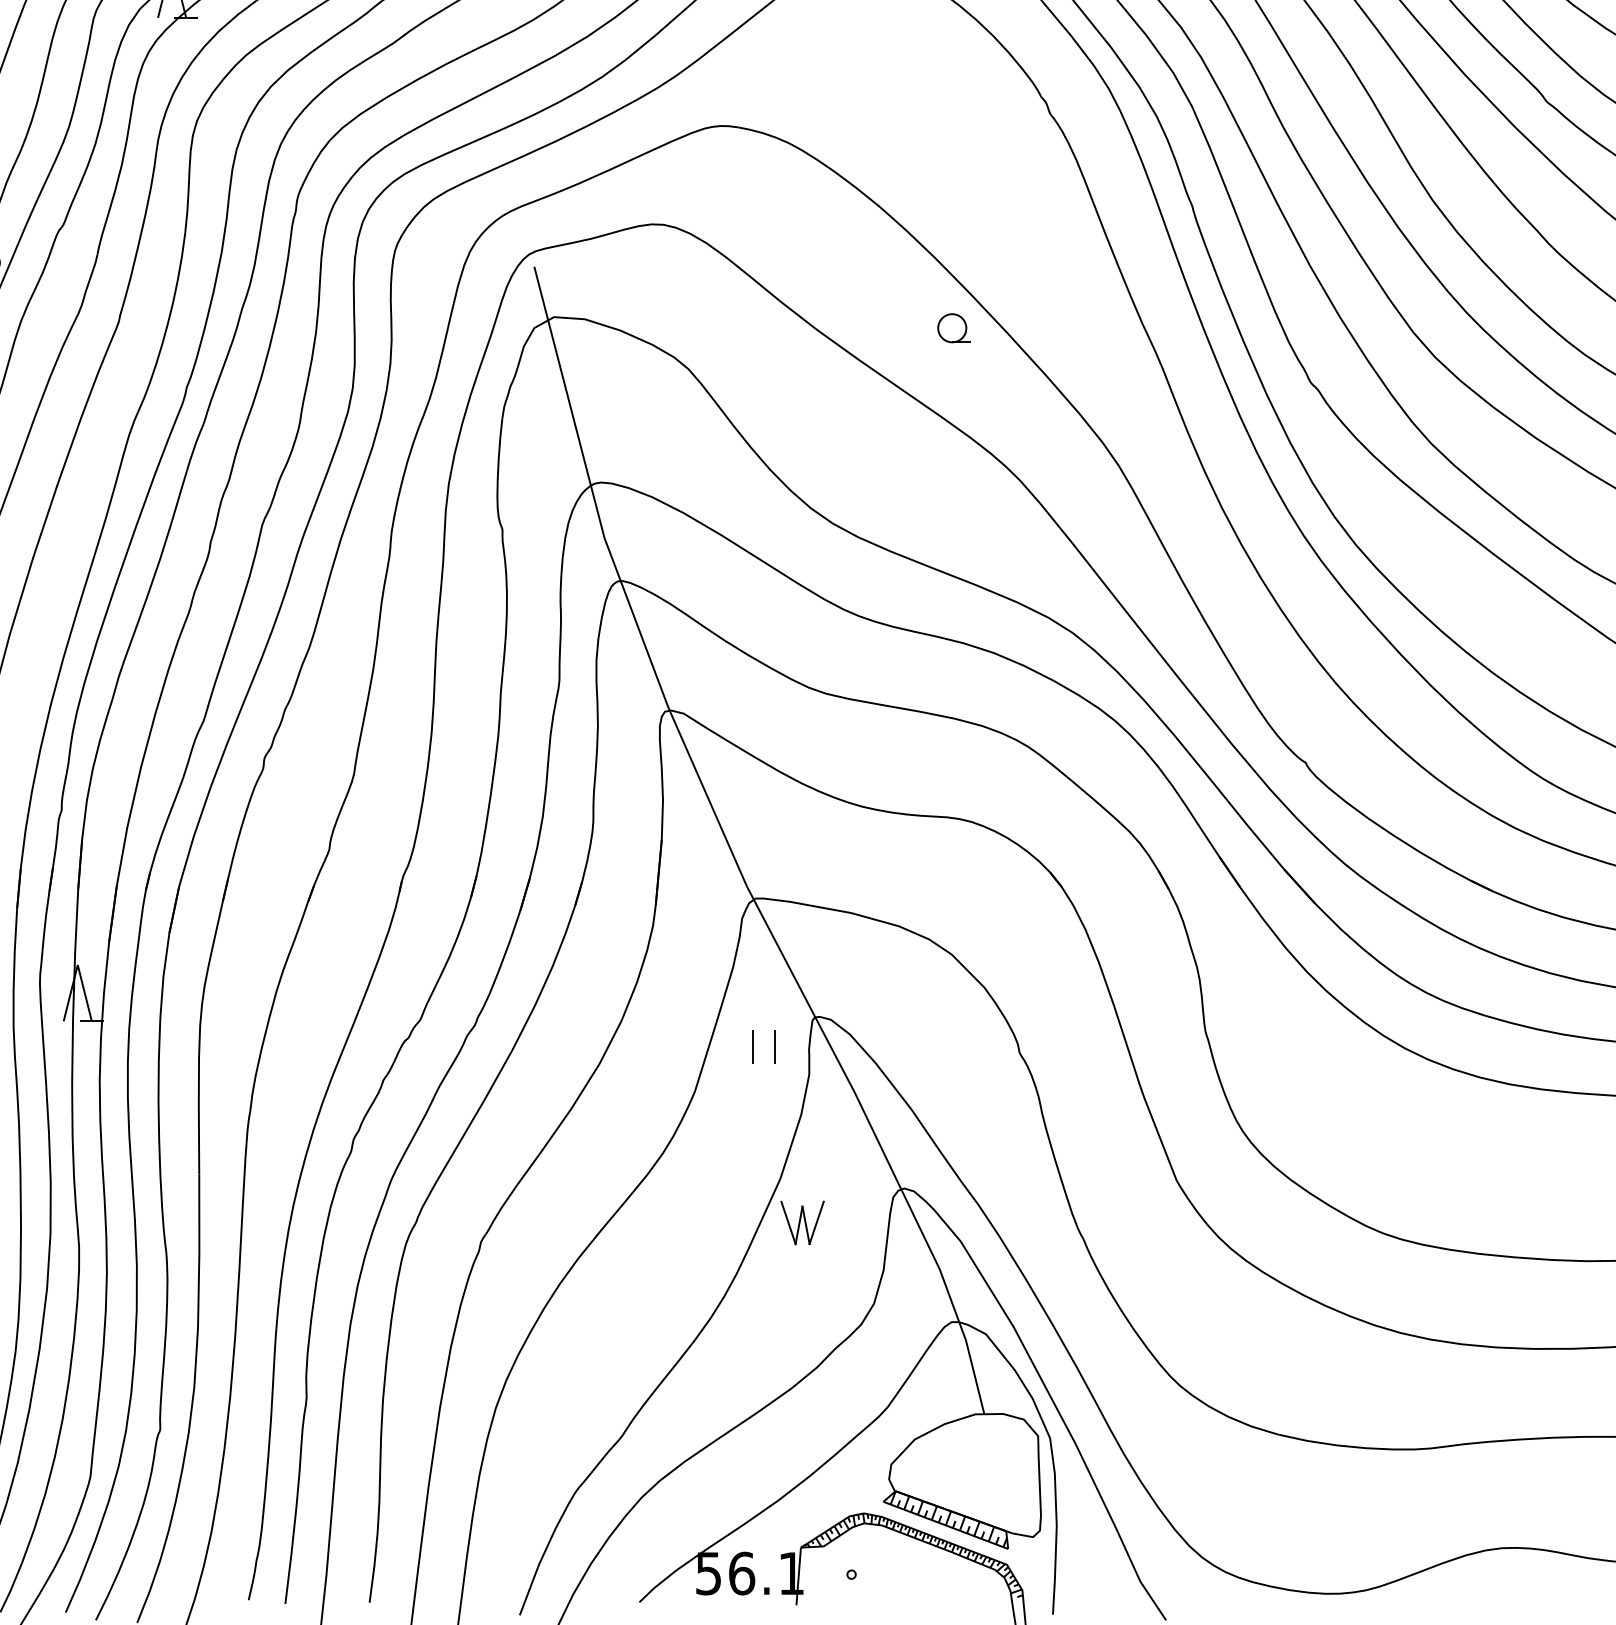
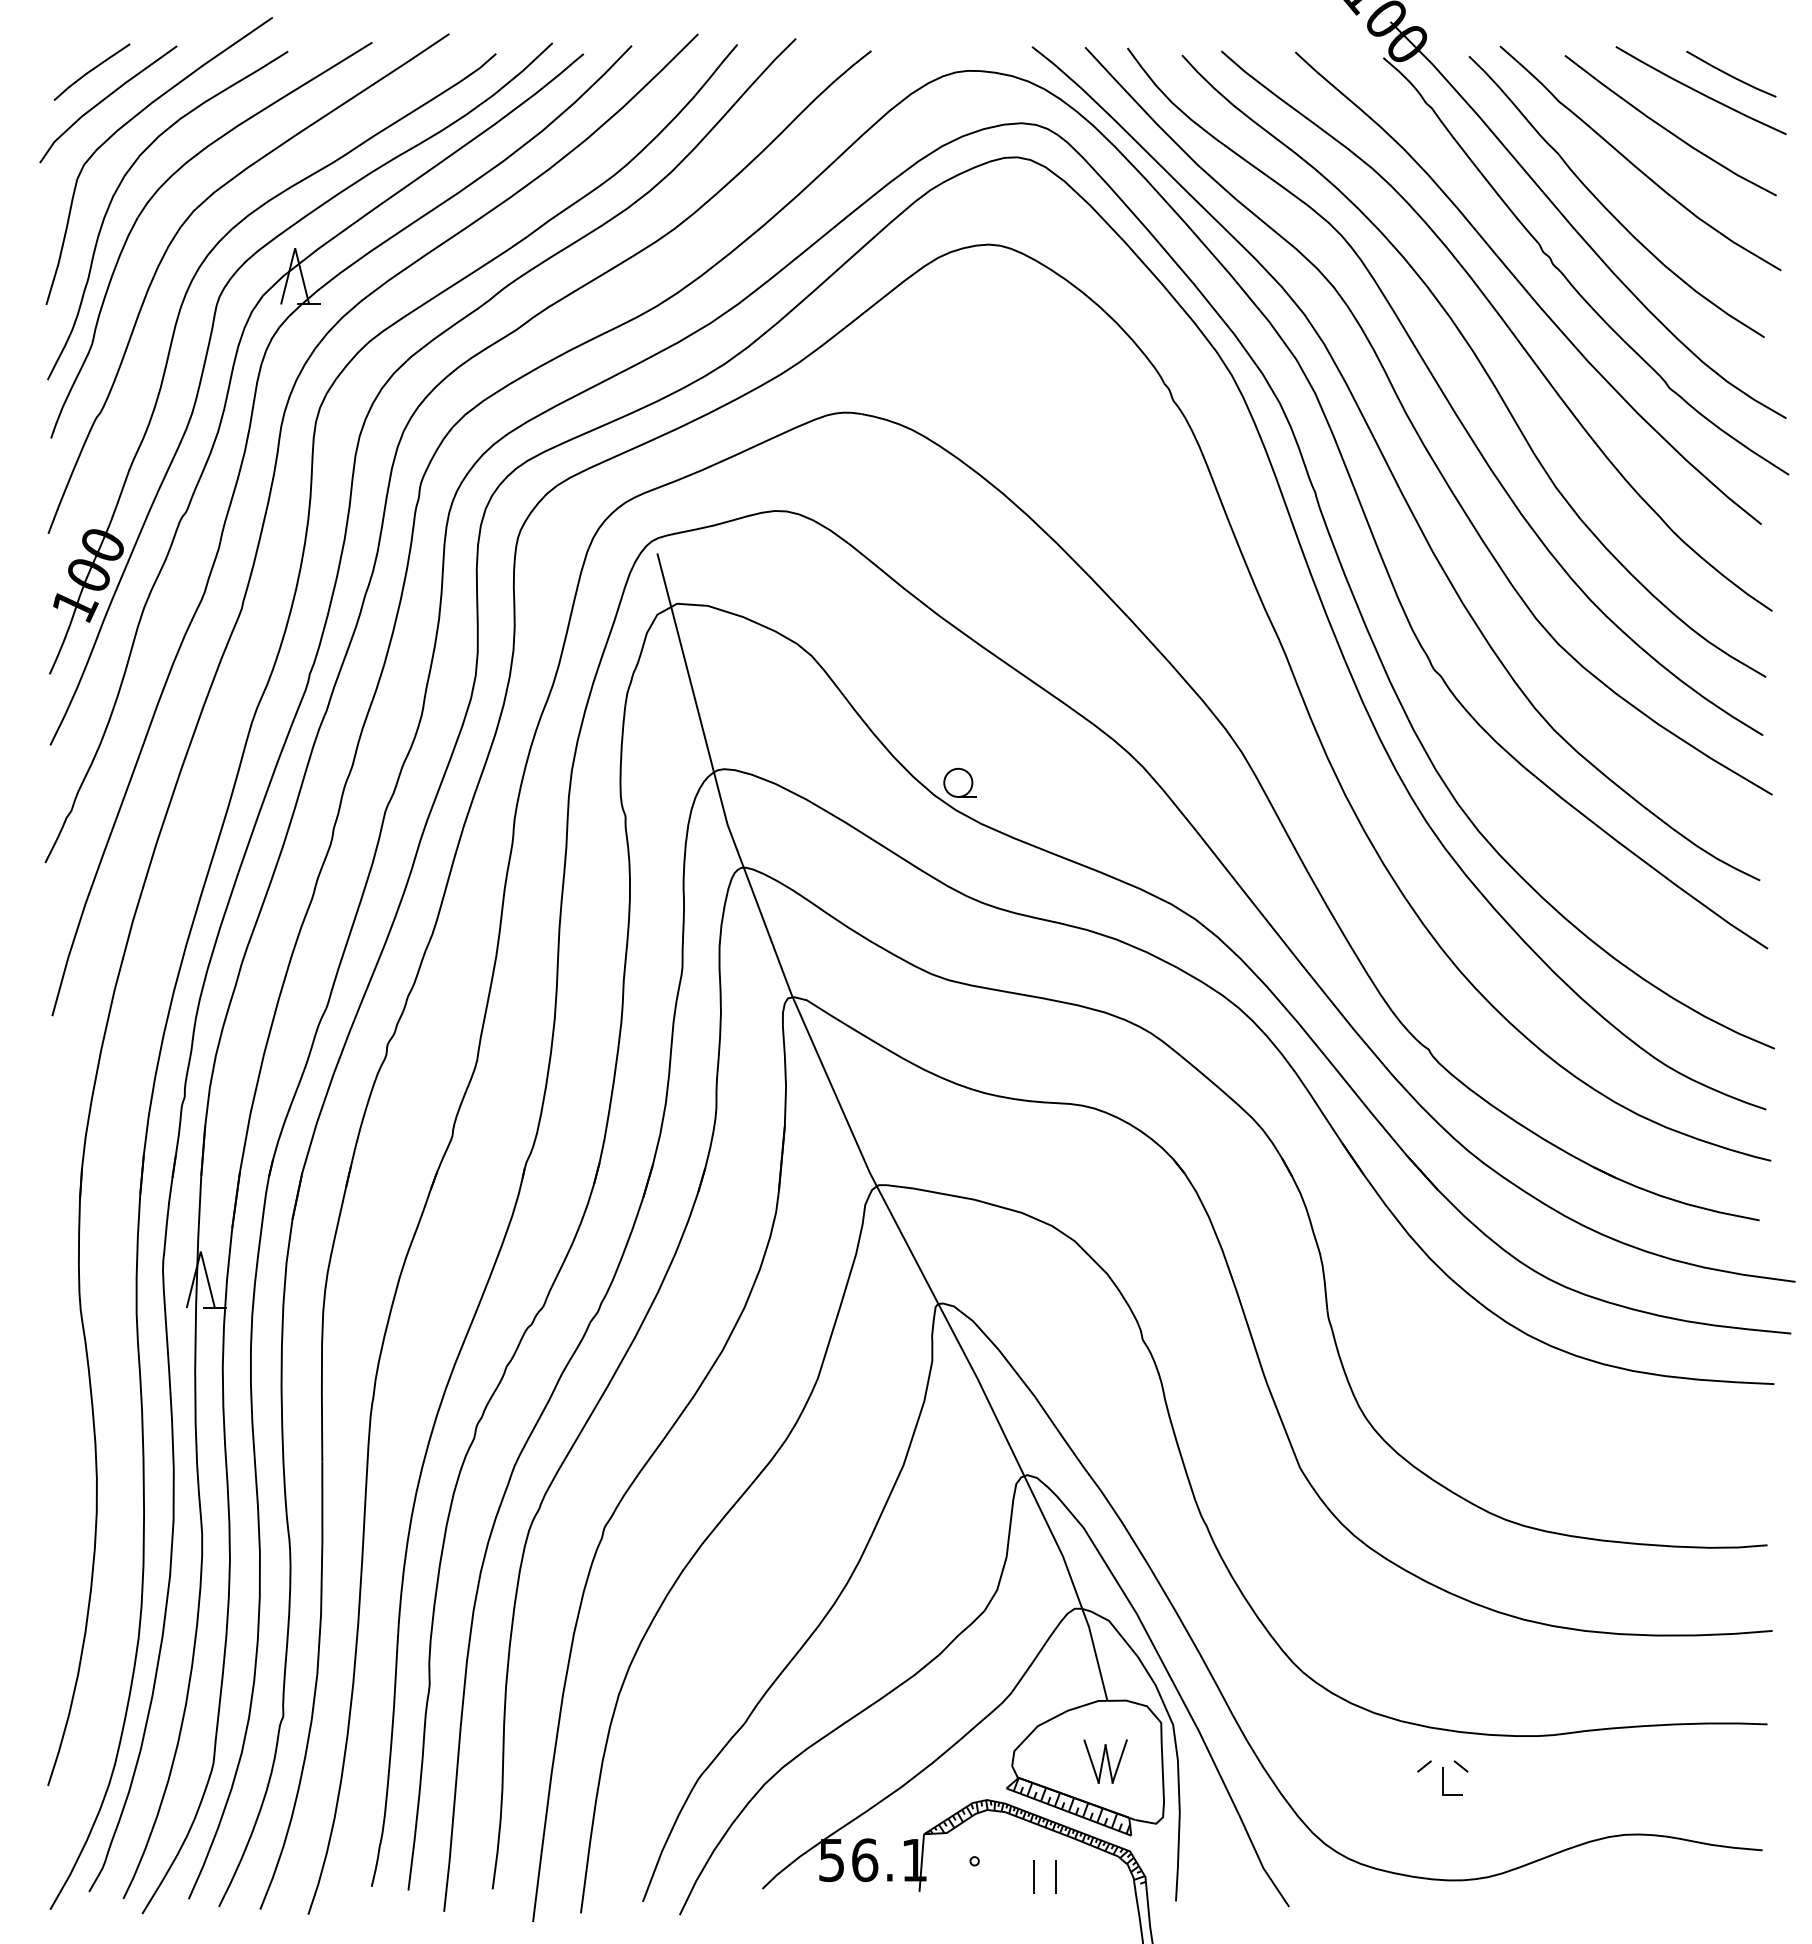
part: (953, 327) -> (959, 782), moved
part: (753, 1045) -> (1034, 1876), moved
part: (802, 1222) -> (1105, 1761), moved
part: (1319, 1490) -> (1442, 1777), added

